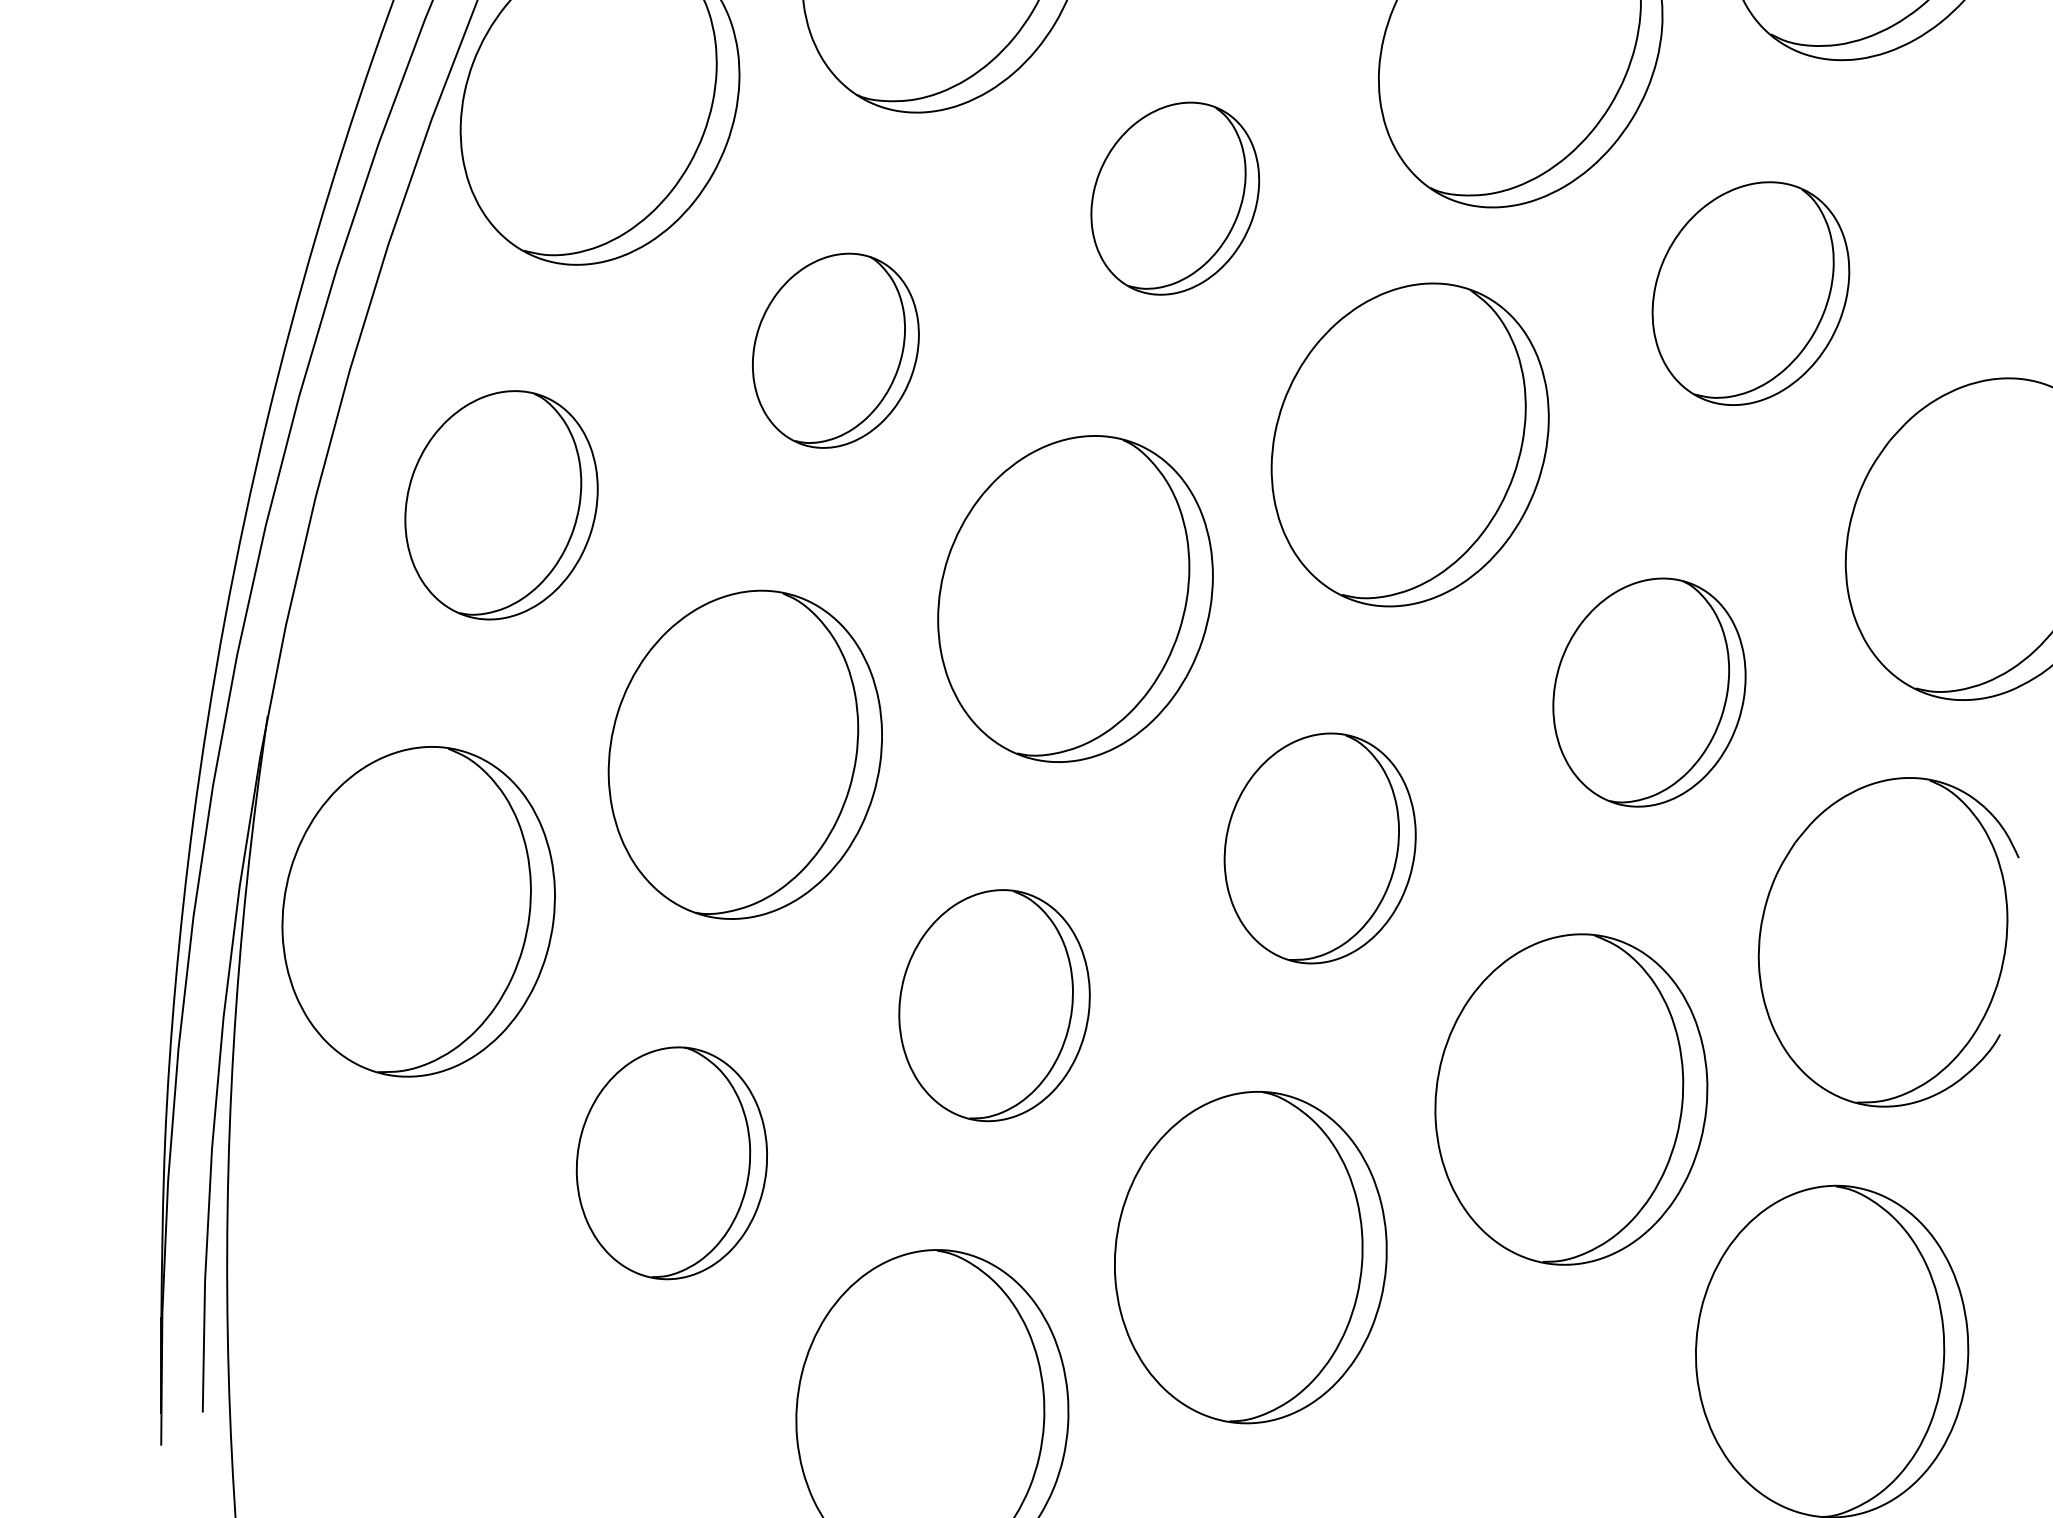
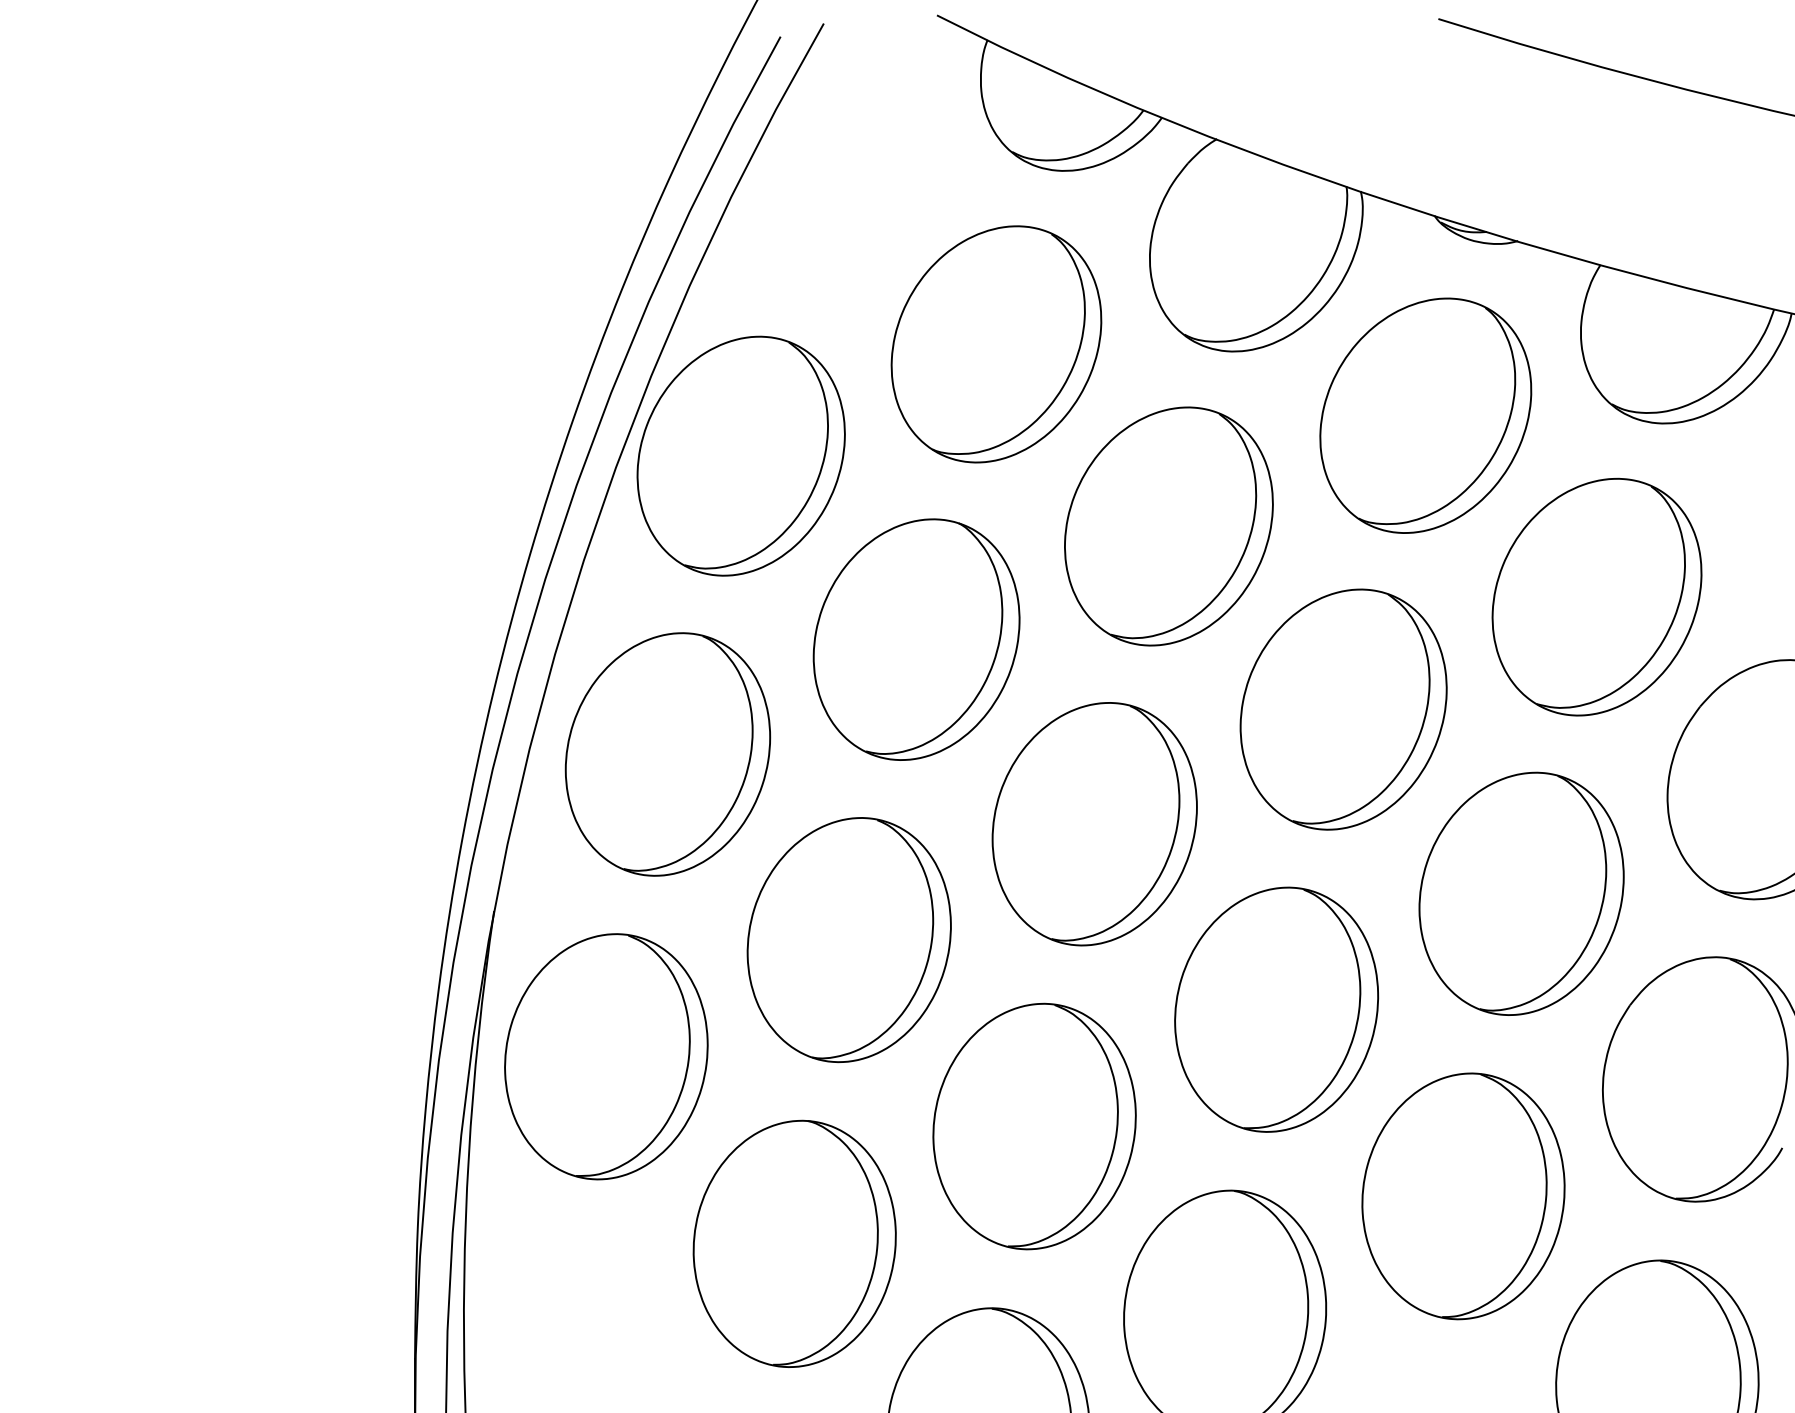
part: (1174, 198) -> (1168, 526), size x1.67
part: (1750, 292) -> (1596, 596), size x1.43
part: (835, 350) -> (916, 639), size x1.67
part: (500, 505) -> (667, 754), size x1.43
part: (1649, 692) -> (1521, 893), size x1.43
part: (1319, 848) -> (1276, 1009), size x1.43
part: (994, 1005) -> (1034, 1126), size x1.43
part: (671, 1162) -> (794, 1243), size x1.43

